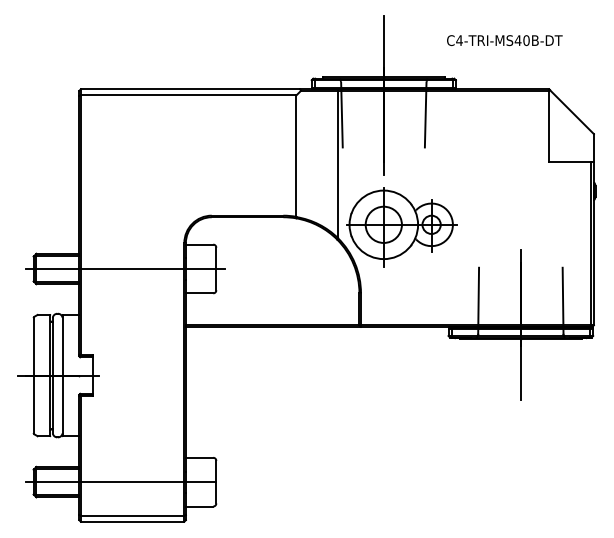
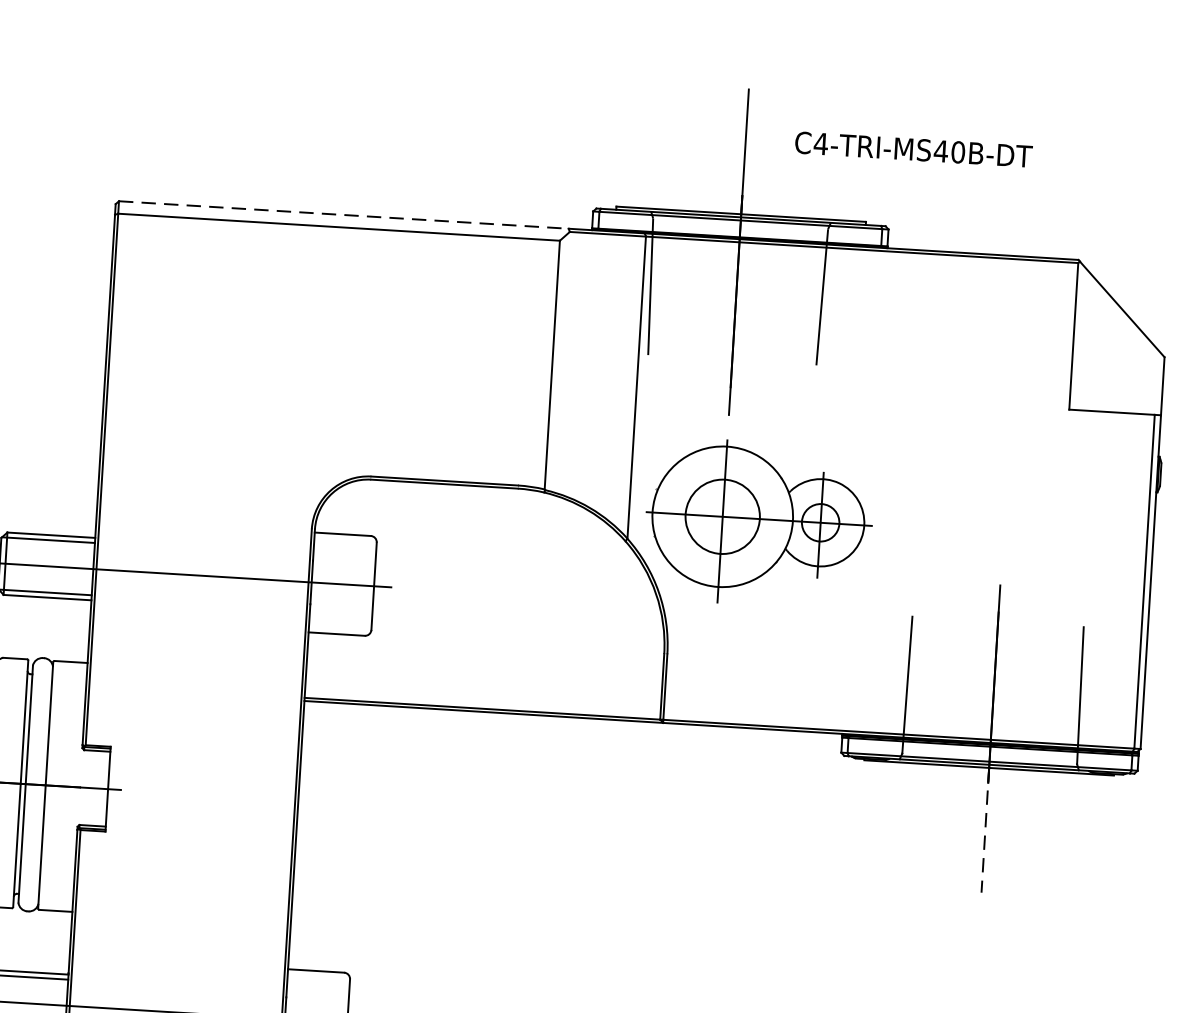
text: (504, 40) -> (913, 149), moved
line: (190, 89) -> (343, 215), solid -> dashed
line: (520, 369) -> (984, 830), solid -> dashed

